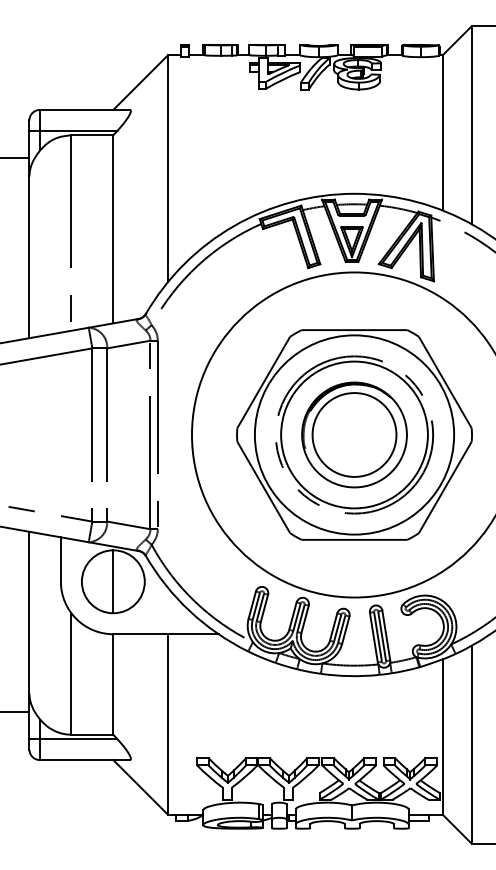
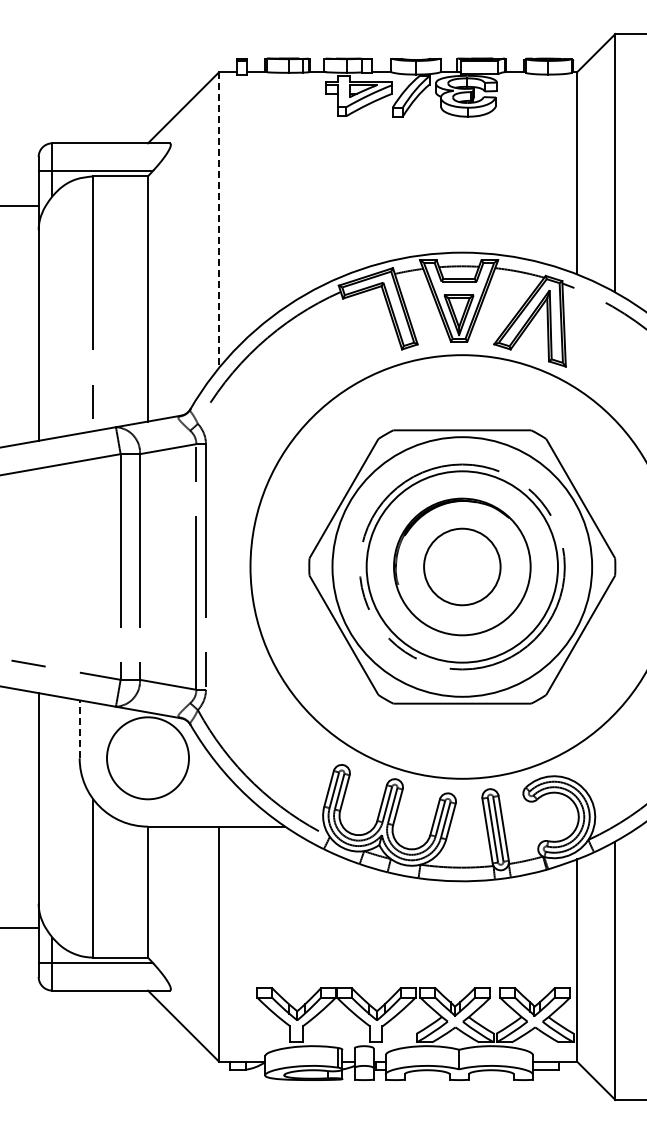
line: (168, 169) -> (219, 220), solid -> dashed
circle: (353, 434) -> (461, 566), size x0.7
line: (60, 559) -> (79, 729), solid -> dashed
line: (113, 581) -> (148, 758), removed

